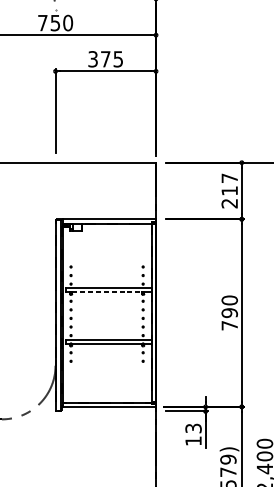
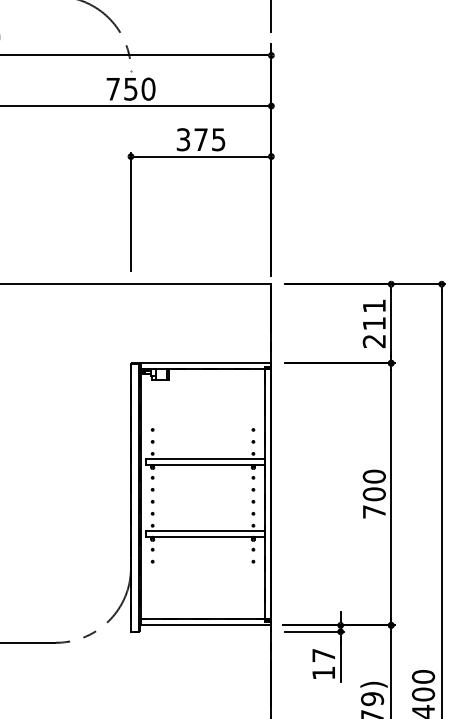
text: (229, 177) -> (374, 305), 217 -> 211
line: (107, 292) -> (203, 465), dashed -> solid
text: (229, 313) -> (374, 494), 790 -> 700
text: (193, 428) -> (323, 655), 13 -> 17

